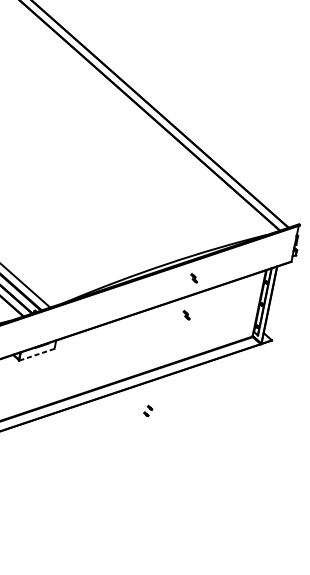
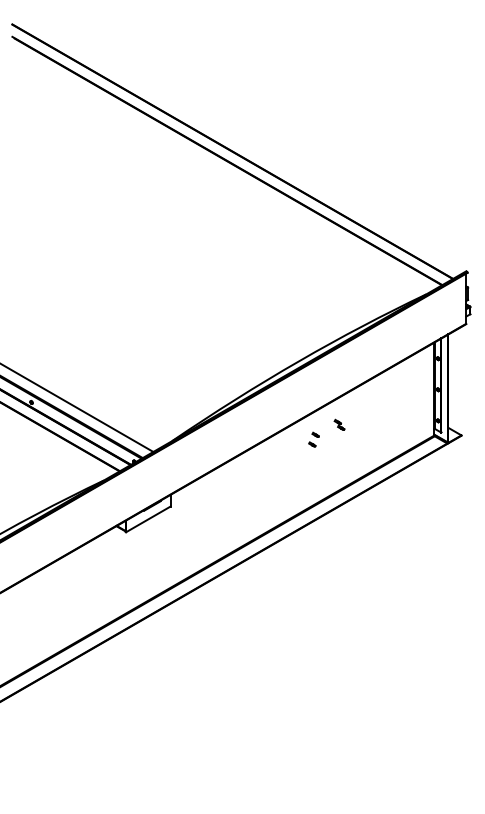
part: (194, 277) -> (339, 372), removed
line: (36, 354) -> (148, 519), dashed -> solid
part: (147, 410) -> (313, 439), moved

